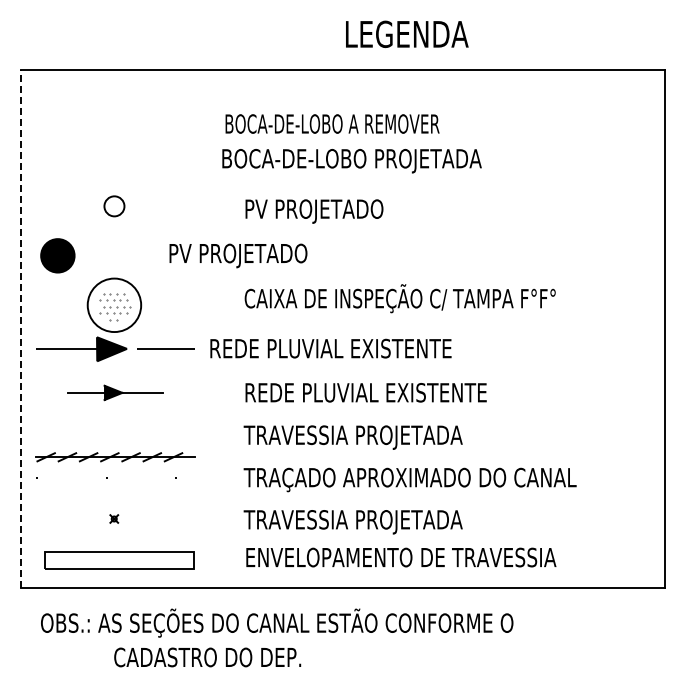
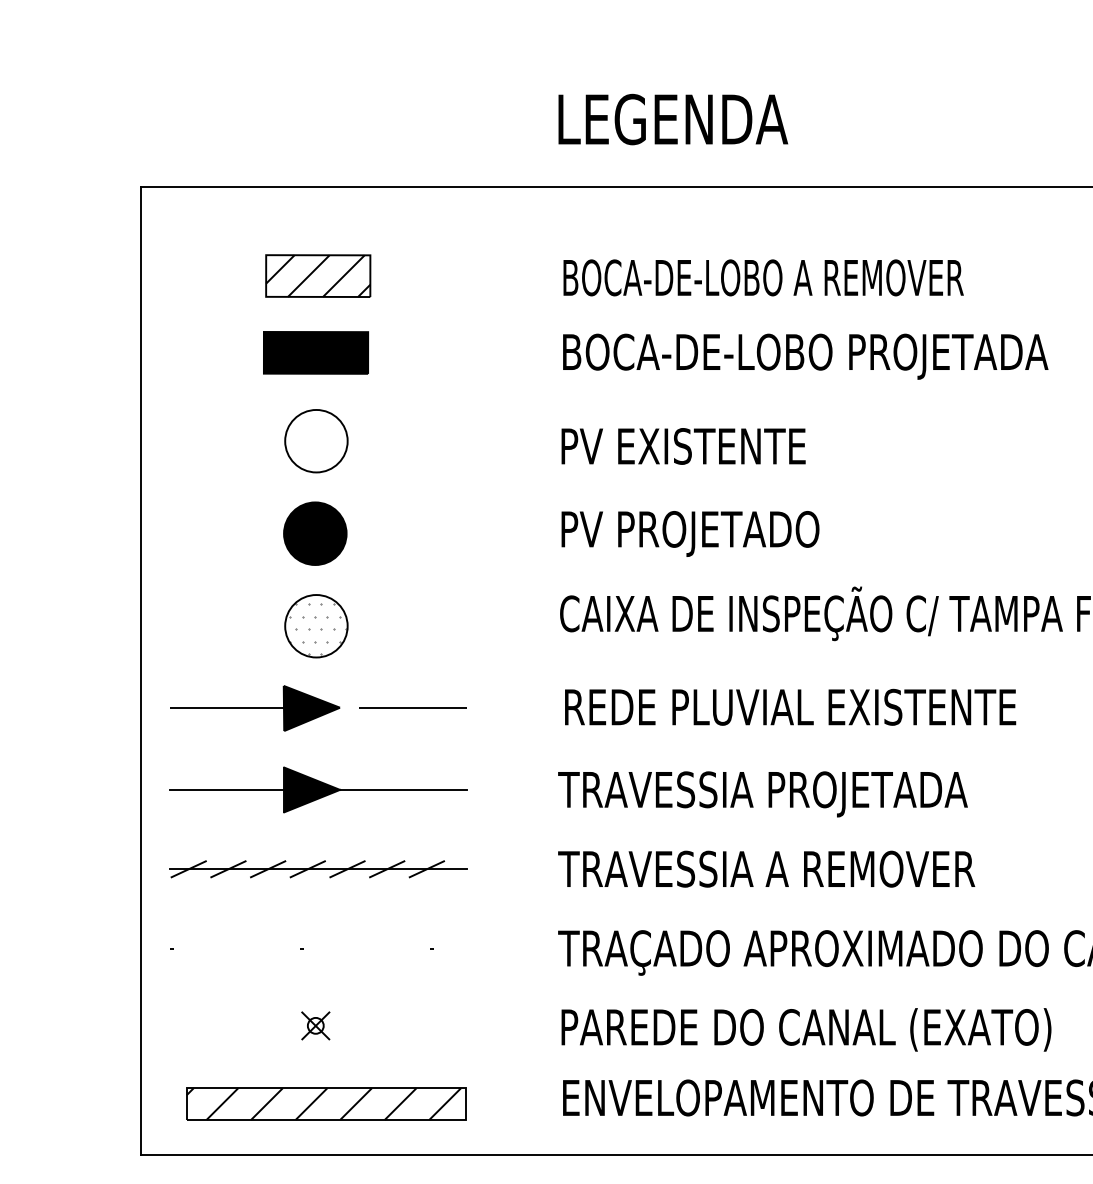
text: (407, 33) -> (673, 117), moved
part: (115, 118) -> (318, 276), added
text: (332, 123) -> (763, 276), moved
part: (113, 159) -> (314, 353), added
text: (351, 161) -> (804, 357), moved
circle: (114, 206) -> (316, 441), size x1.67
text: (330, 211) -> (720, 450), PV PROJETADO -> PV EXISTENTE
part: (57, 255) -> (314, 533), moved
text: (238, 255) -> (690, 533), moved
circle: (114, 305) -> (316, 626), size x0.62
line: (20, 329) -> (140, 671), dashed -> solid
text: (330, 348) -> (789, 707), moved
part: (115, 392) -> (318, 789), size x1.67
text: (364, 395) -> (784, 794), REDE PLUVIAL EXISTENTE -> TRAVESSIA PROJETADA
text: (410, 437) -> (870, 873), TRAVESSIA PROJETADA -> TRAVESSIA A REMOVER
part: (115, 457) -> (318, 869), moved
part: (114, 518) -> (316, 1024), size x1.67
text: (375, 521) -> (804, 1030), TRAVESSIA PROJETADA -> PAREDE DO CANAL (EXATO)
hatch: (118, 560) -> (323, 1103), added

